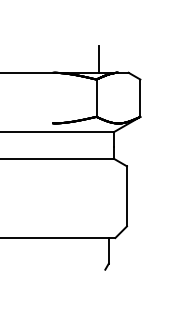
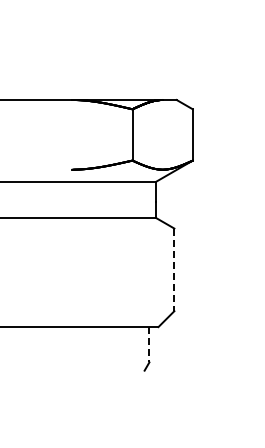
line: (98, 59) -> (135, 81), removed
line: (127, 196) -> (174, 270), solid -> dashed
line: (108, 250) -> (149, 344), solid -> dashed

